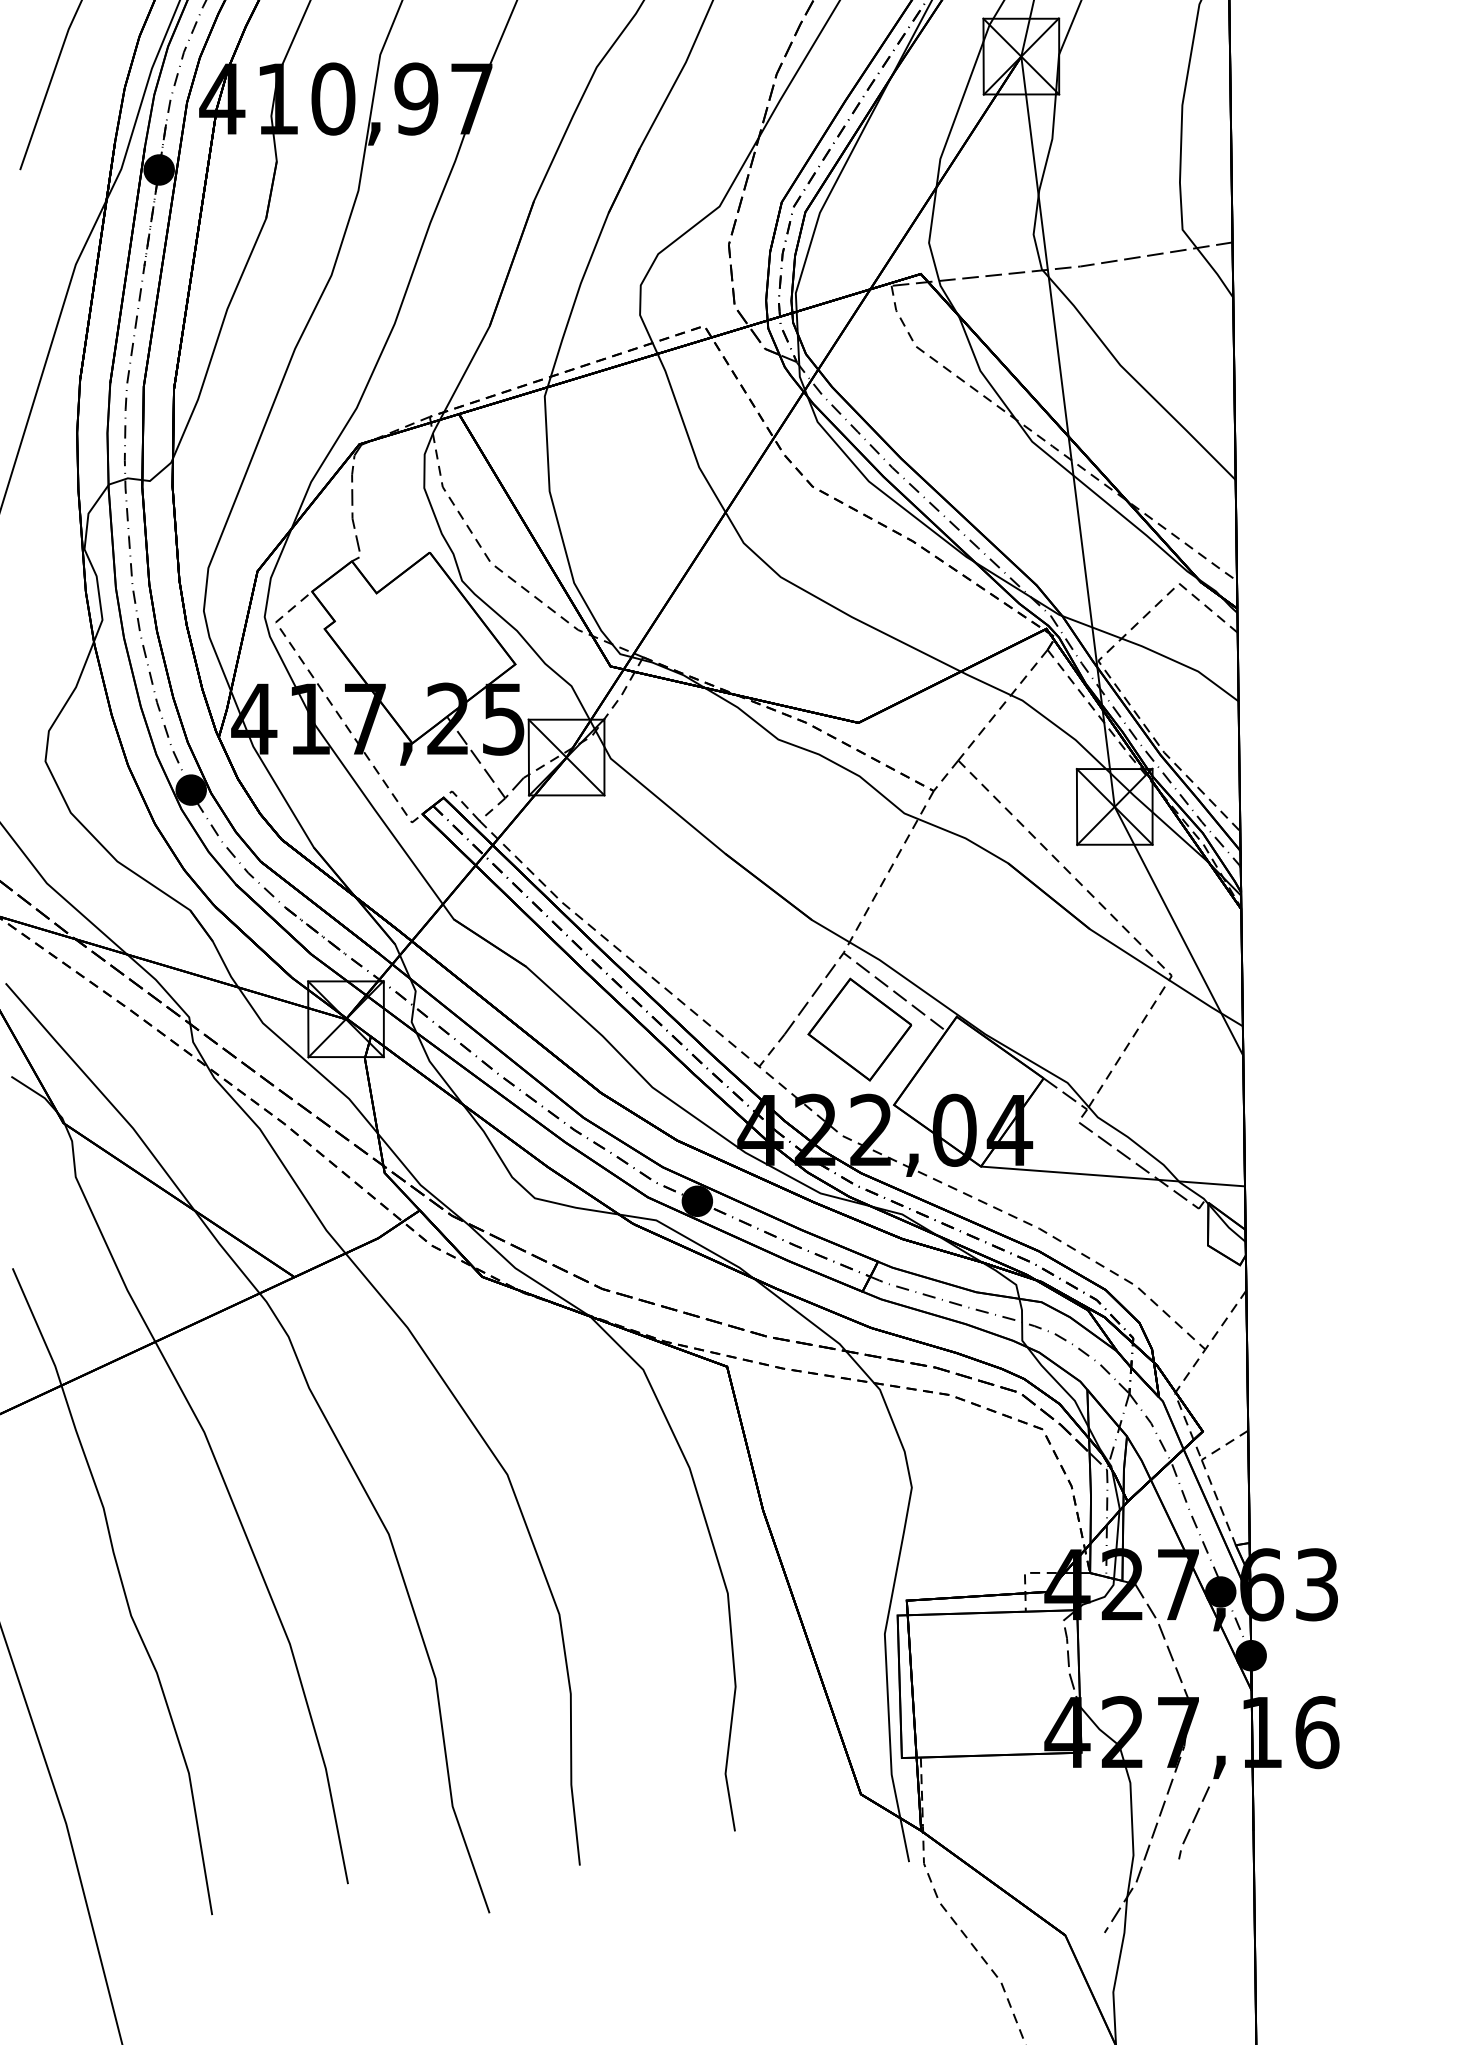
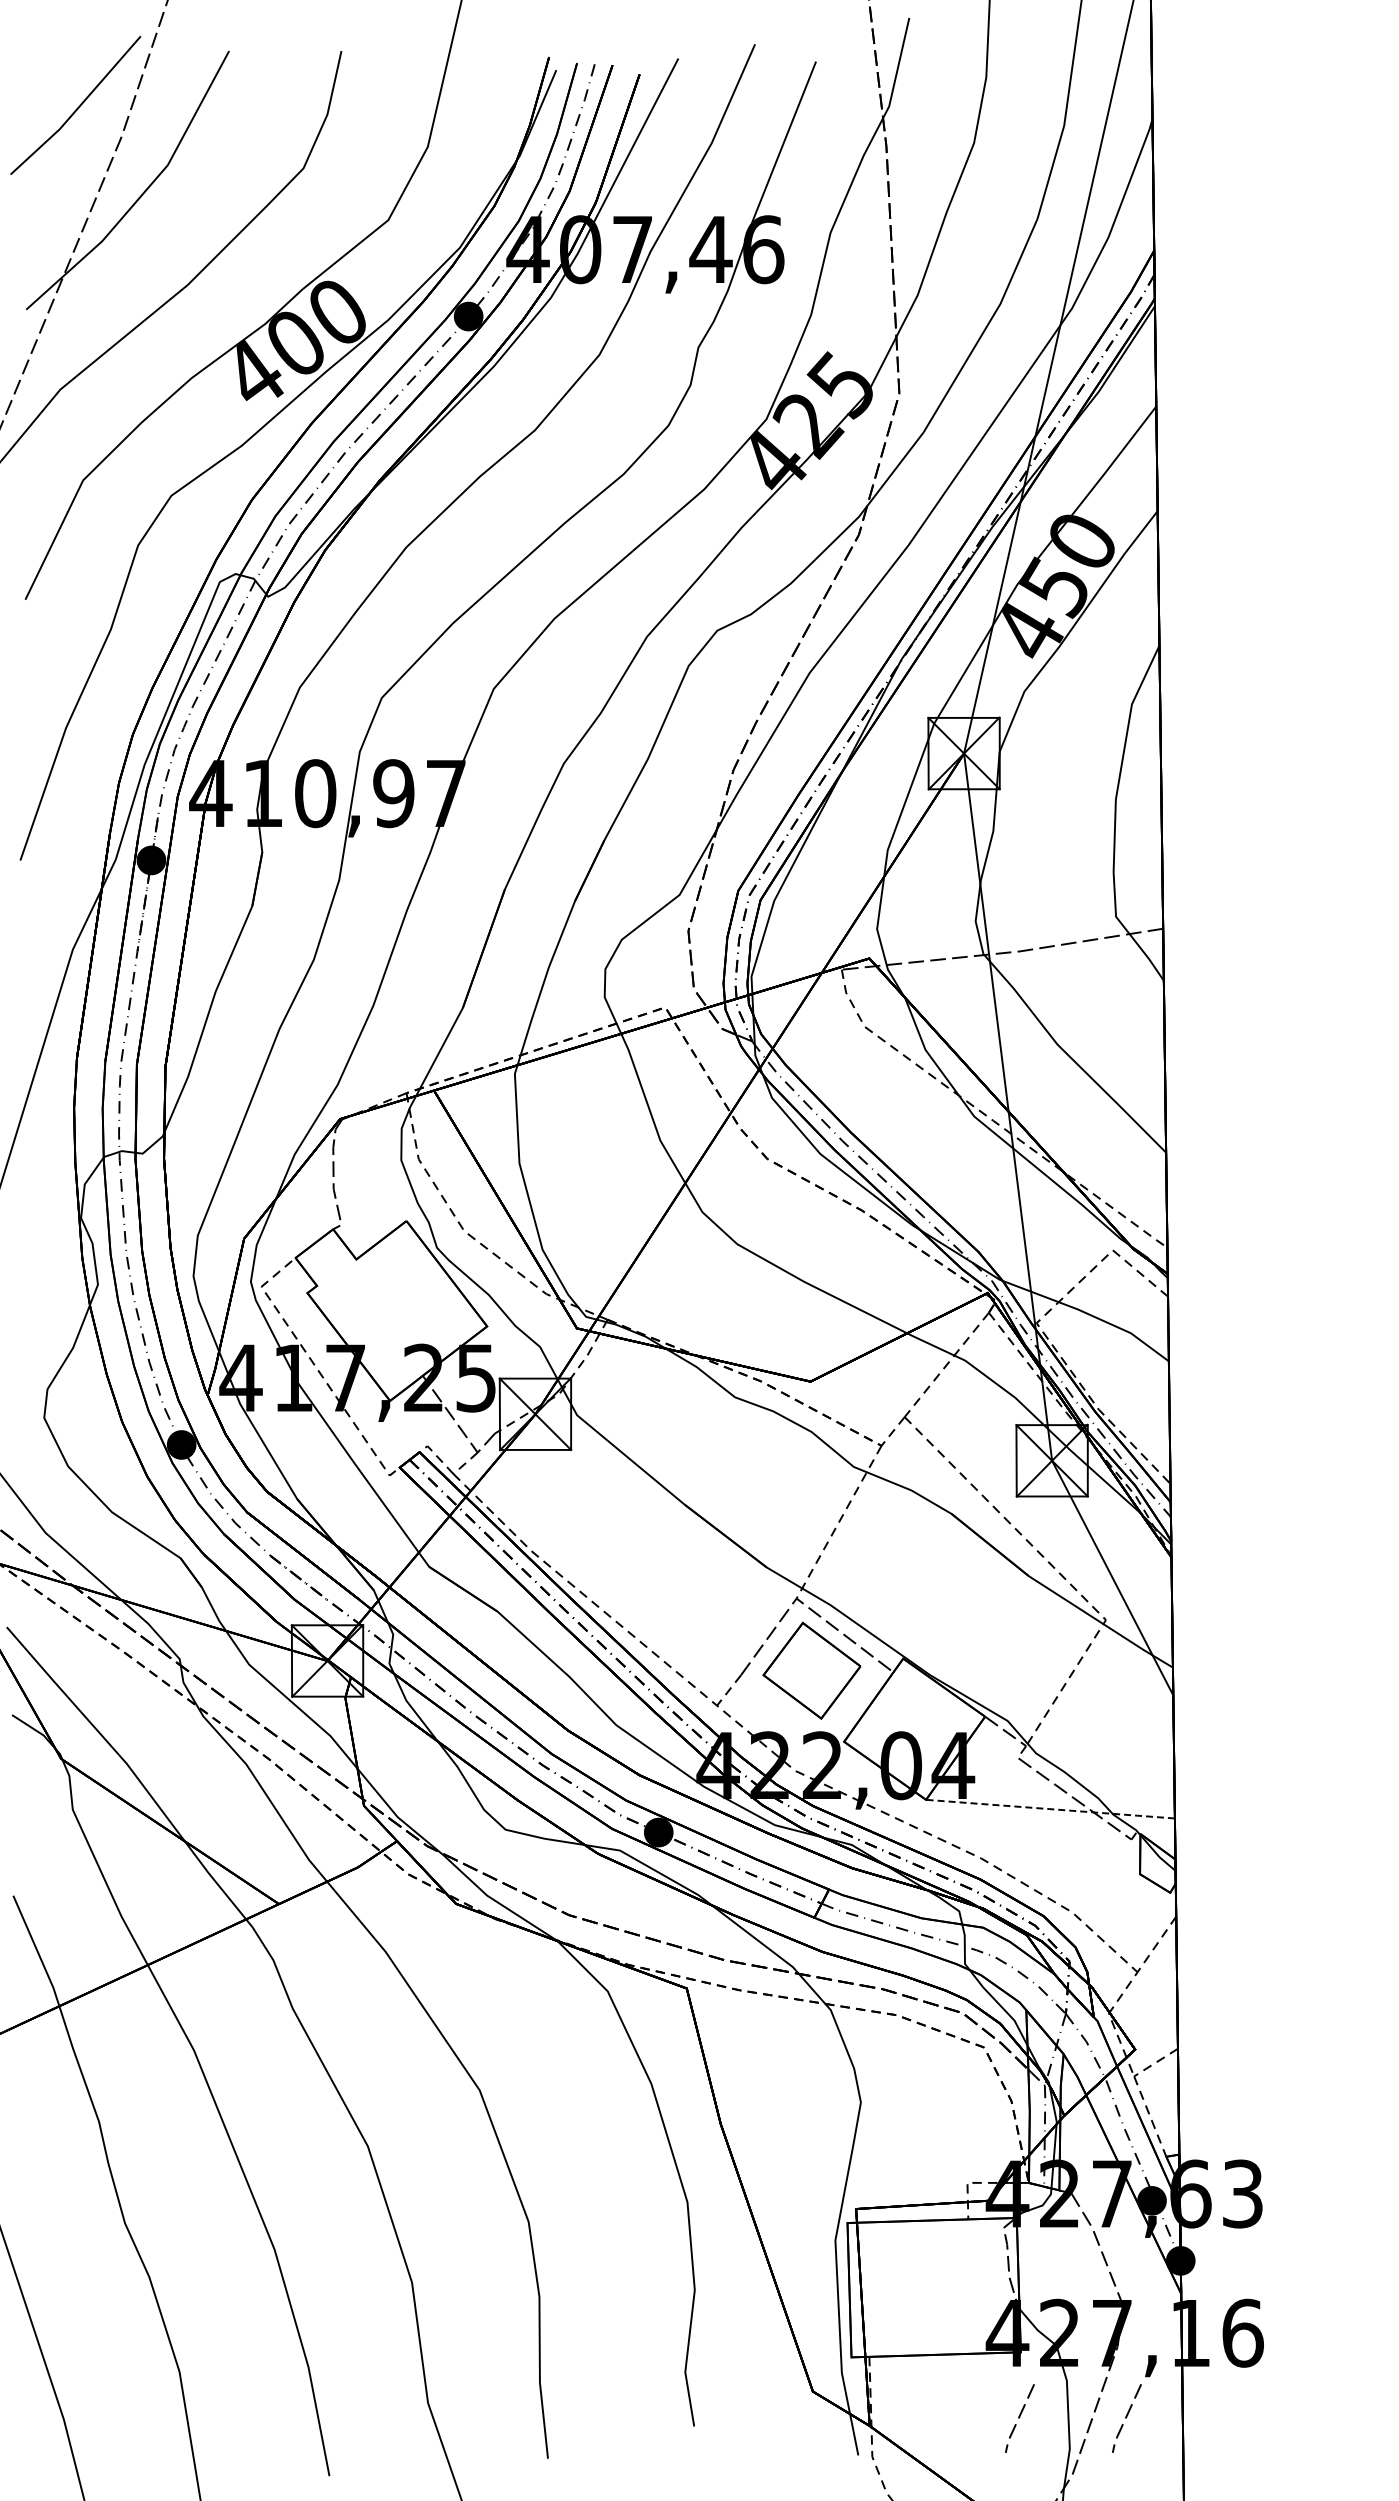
line: (1113, 1176) -> (1050, 1809), solid -> dashed
line: (1080, 1822) -> (1019, 2418), added

